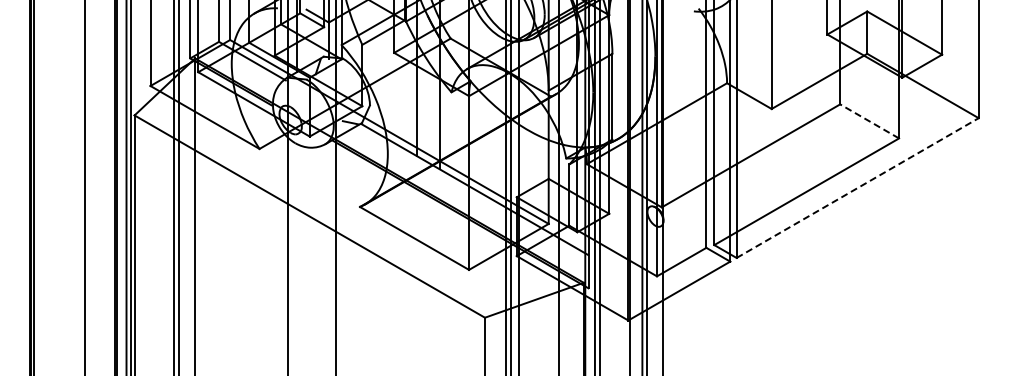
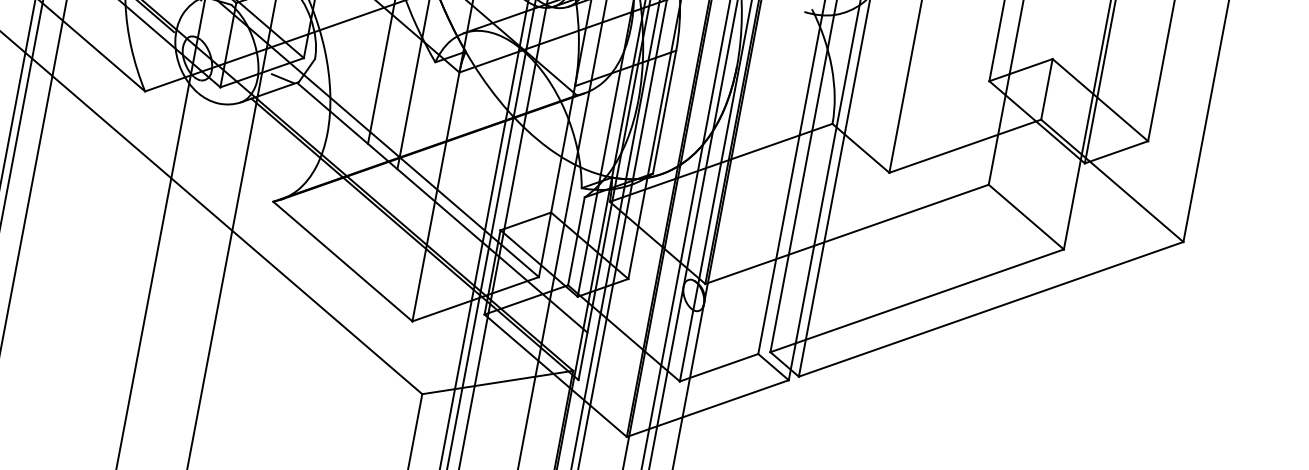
line: (869, 121) -> (1026, 217), dashed -> solid
line: (857, 188) -> (990, 309), dashed -> solid

